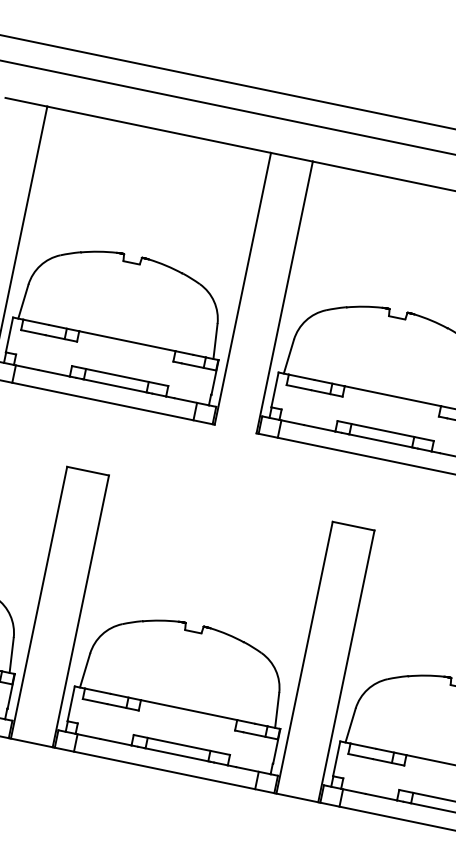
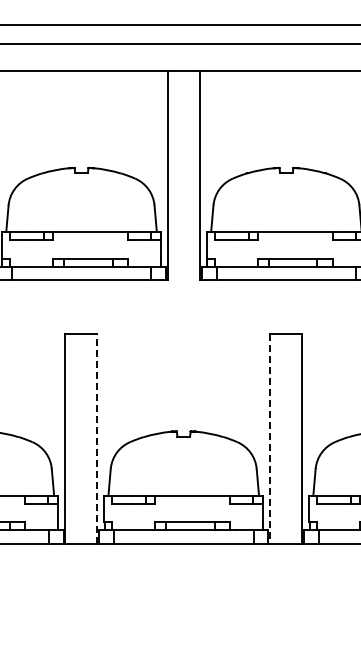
line: (80, 611) -> (97, 439), solid -> dashed
line: (305, 658) -> (270, 439), solid -> dashed

